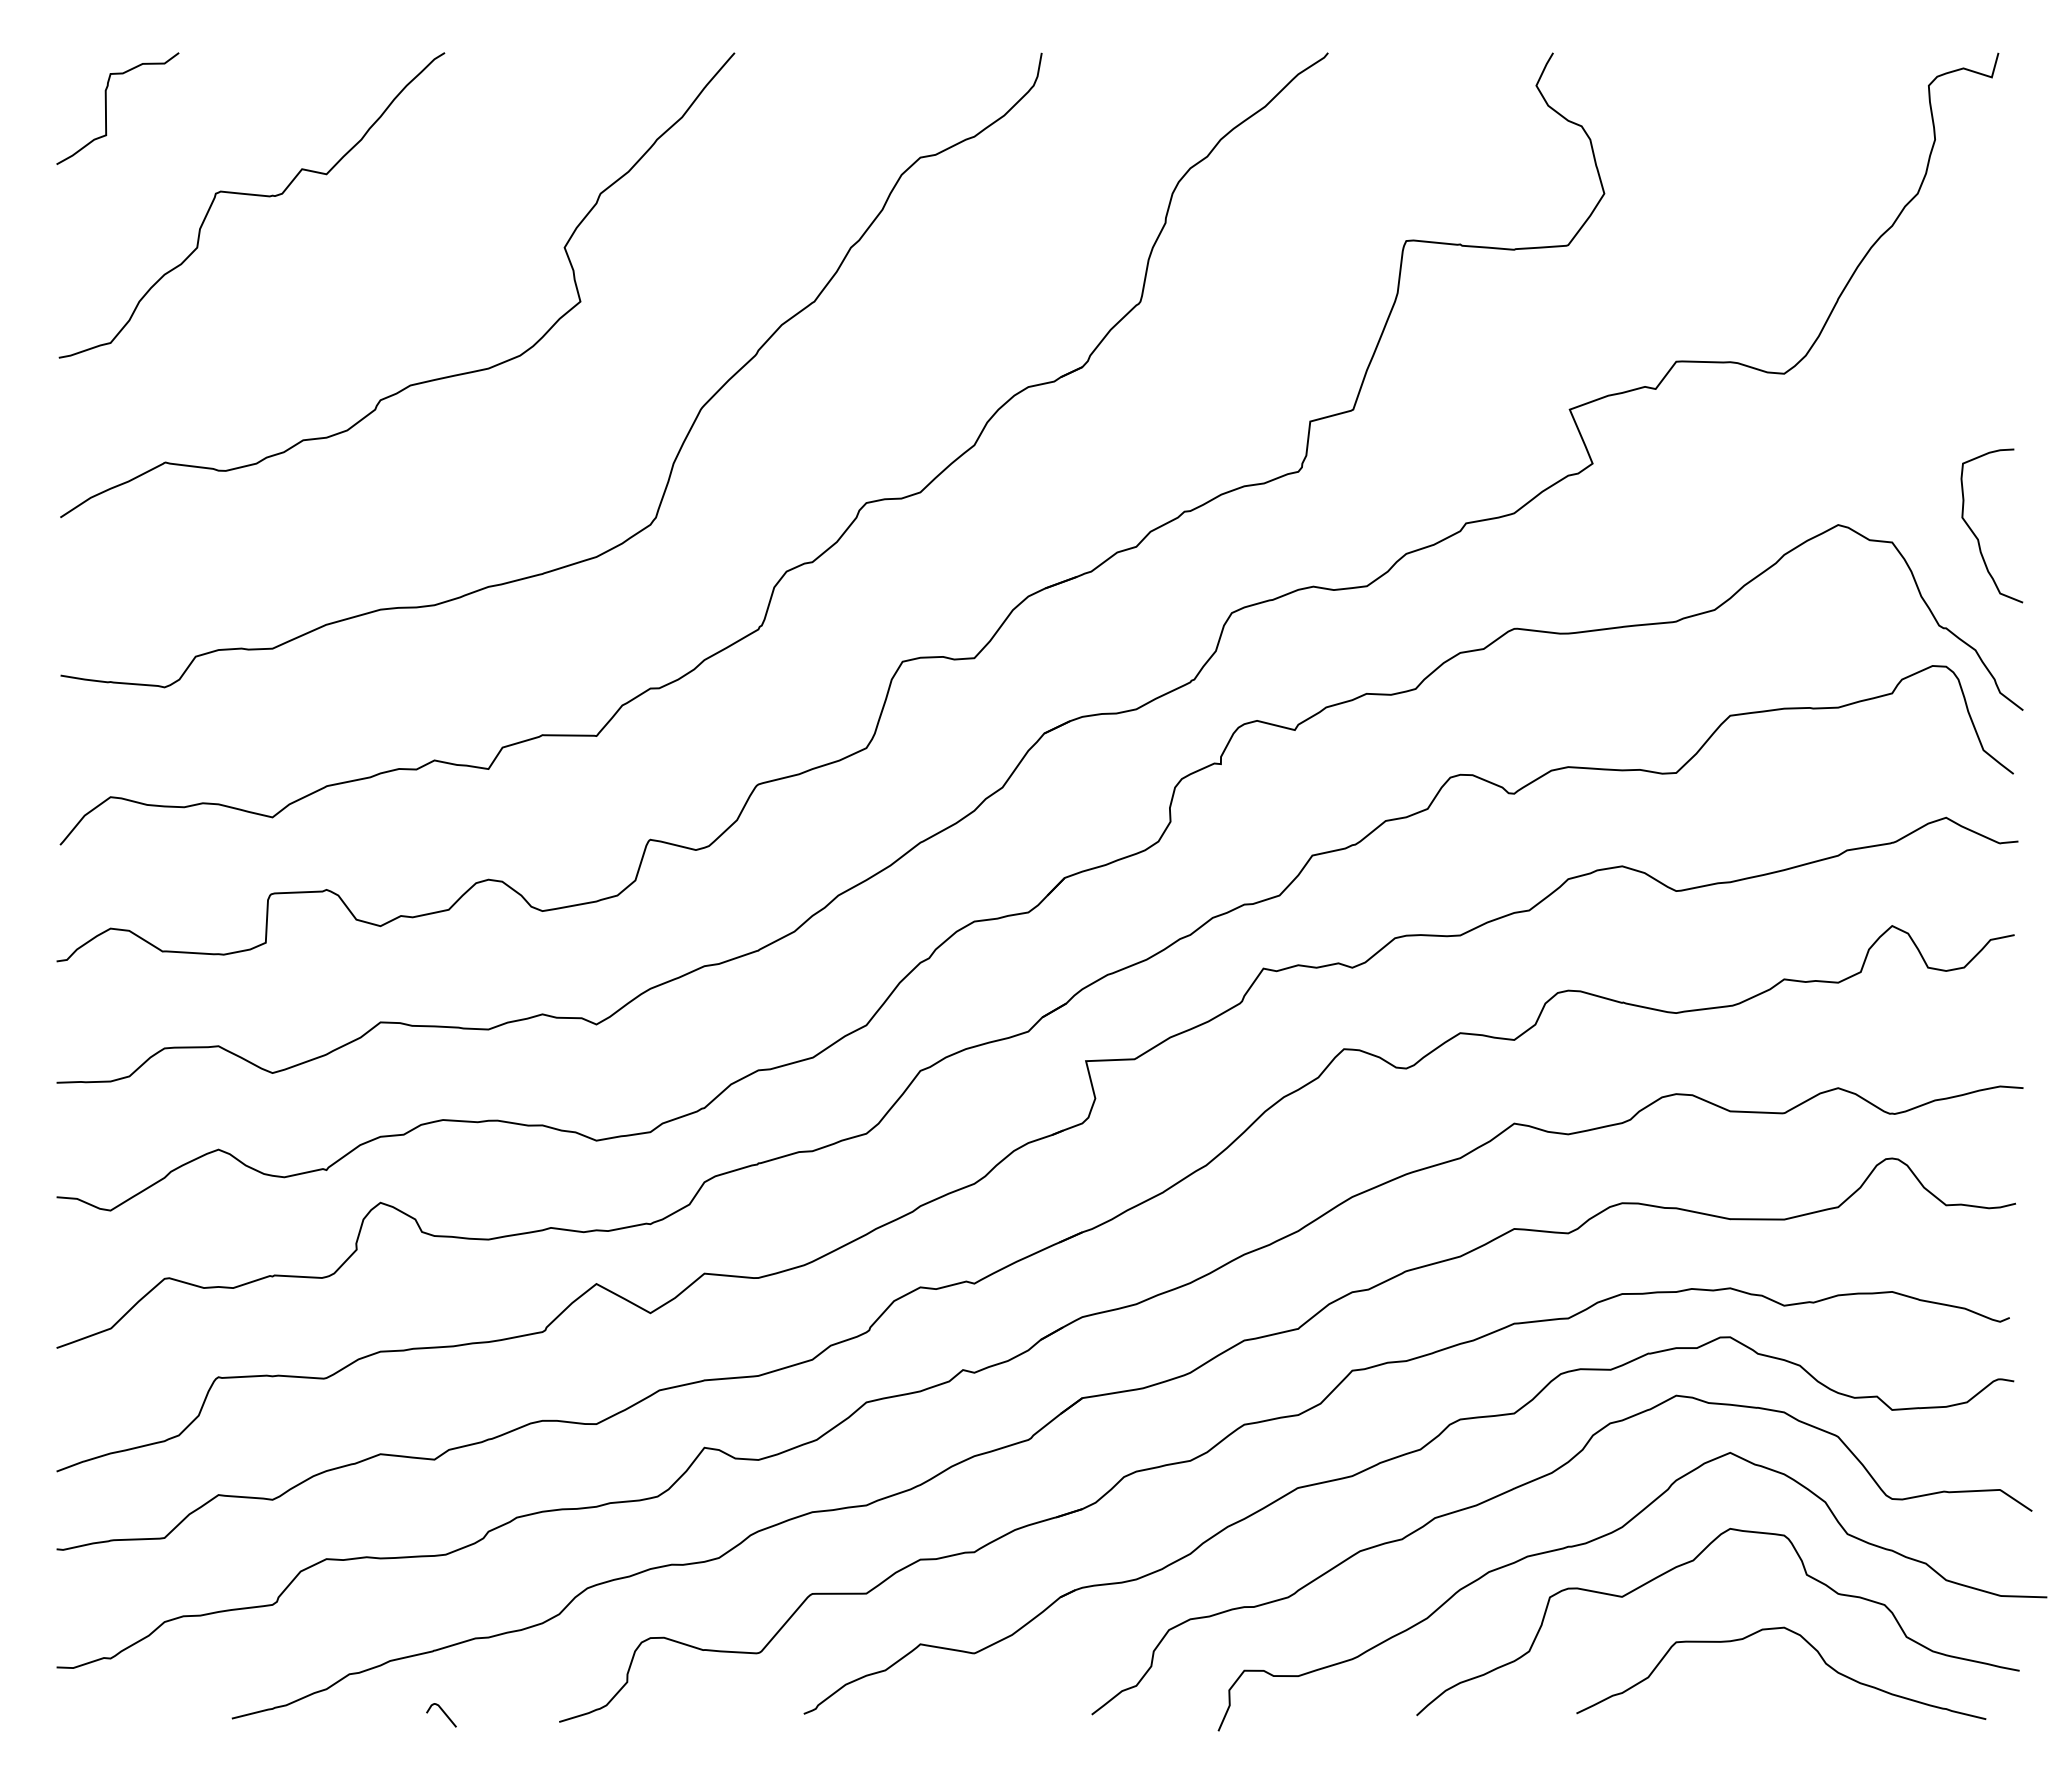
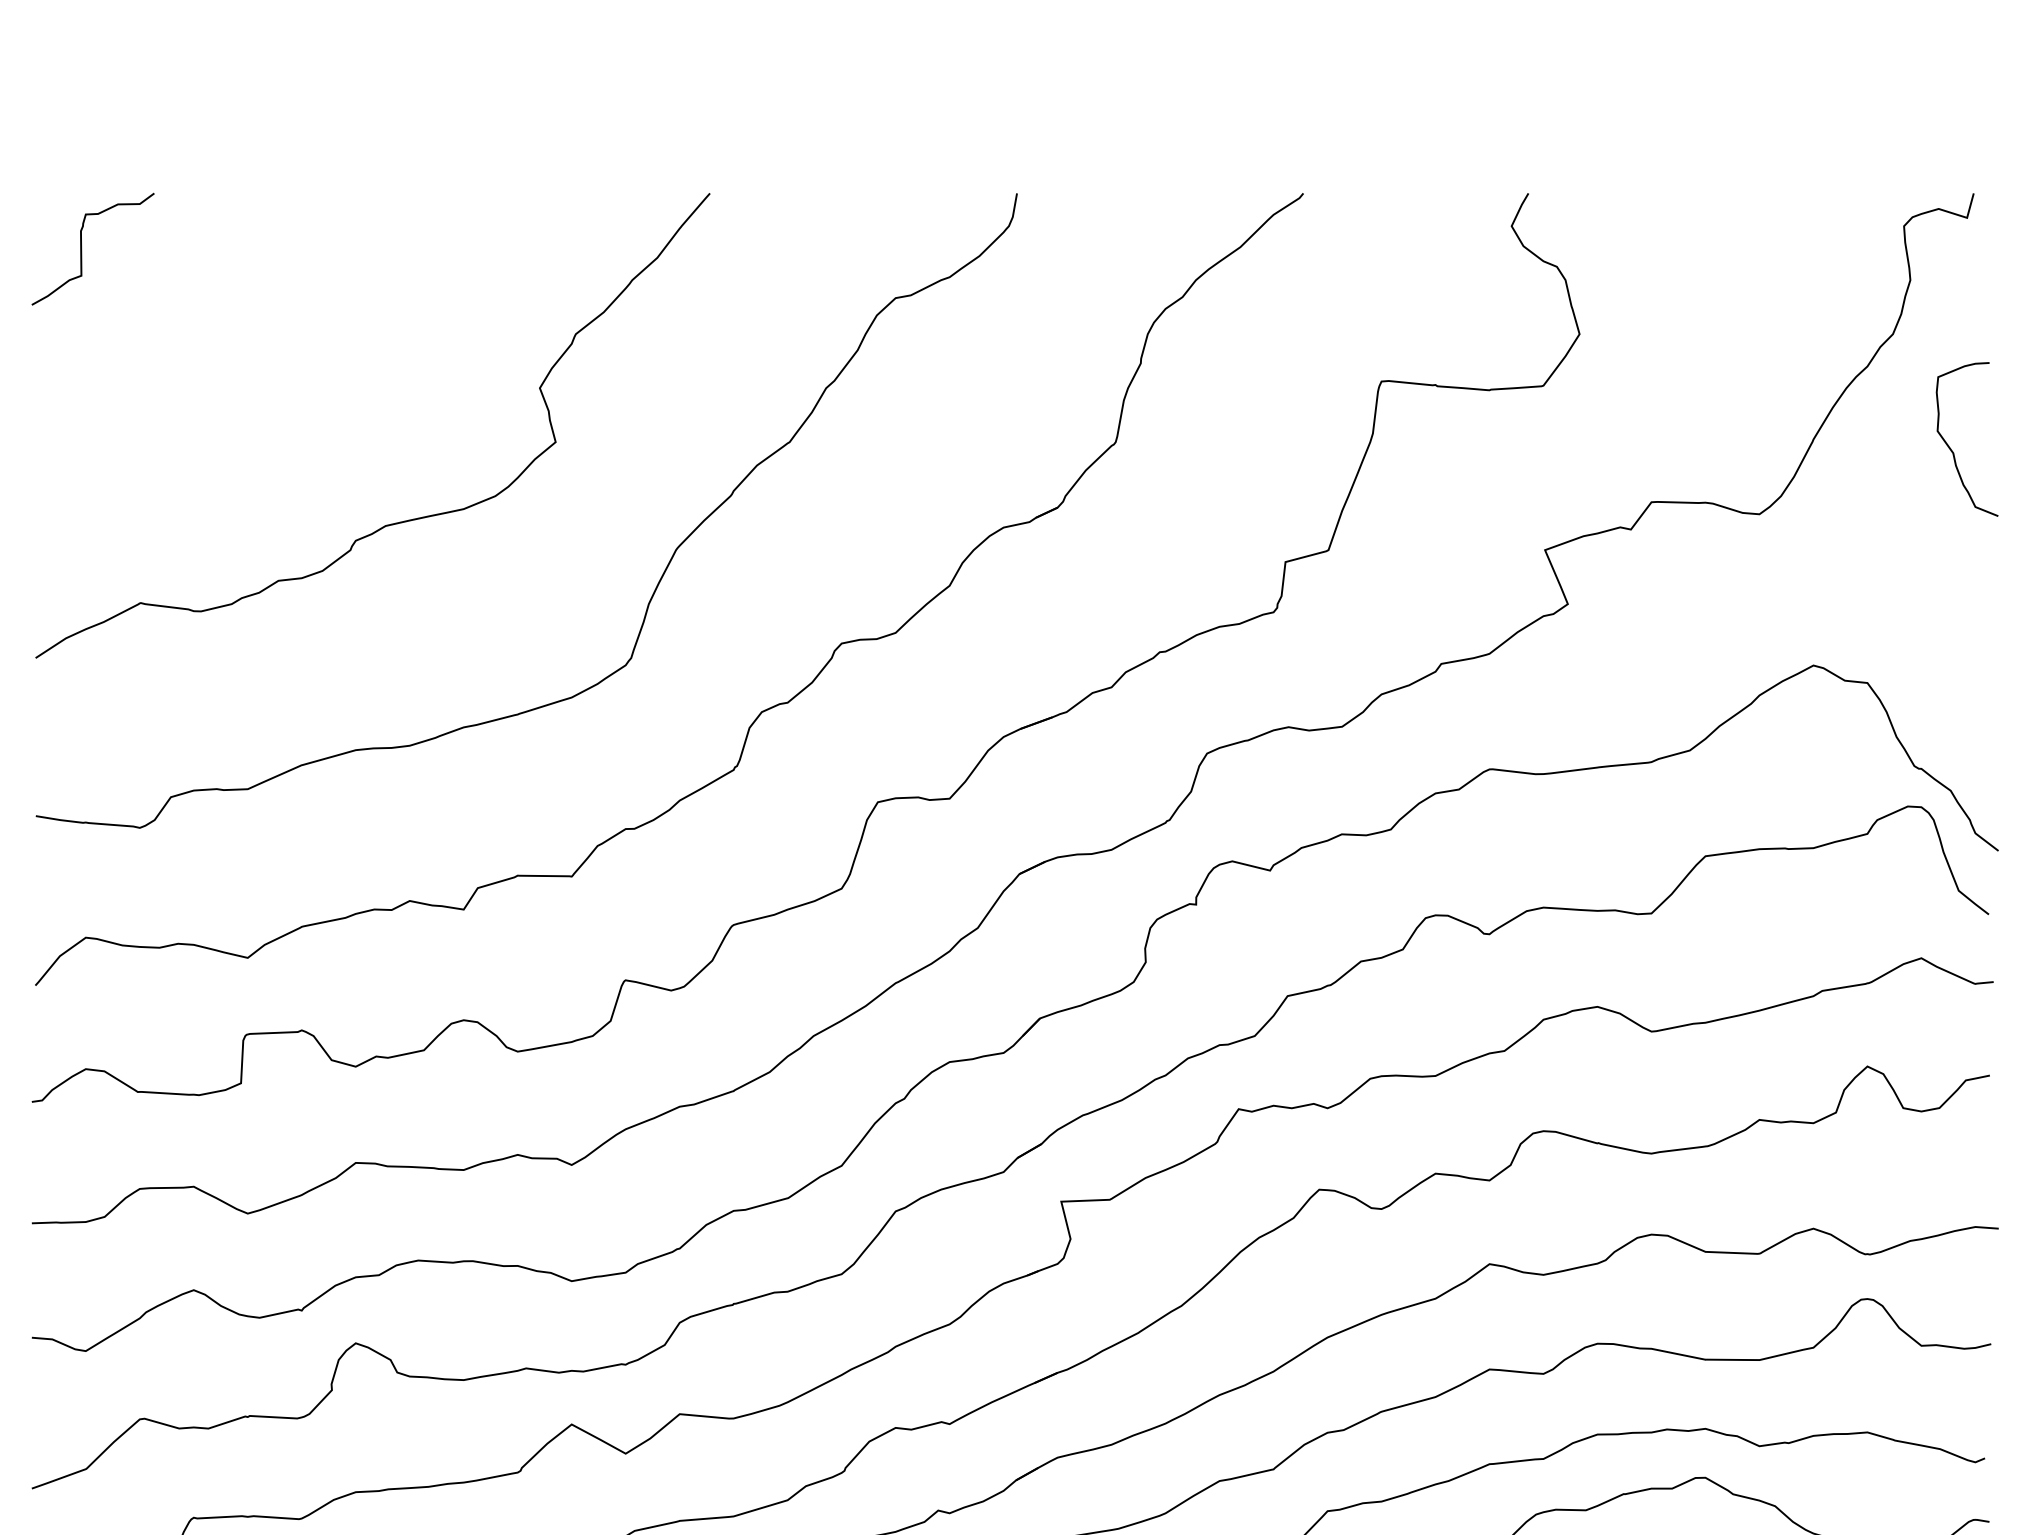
curve: (251, 195) -> (226, 336), removed
curve: (1976, 535) -> (1951, 449), moved

